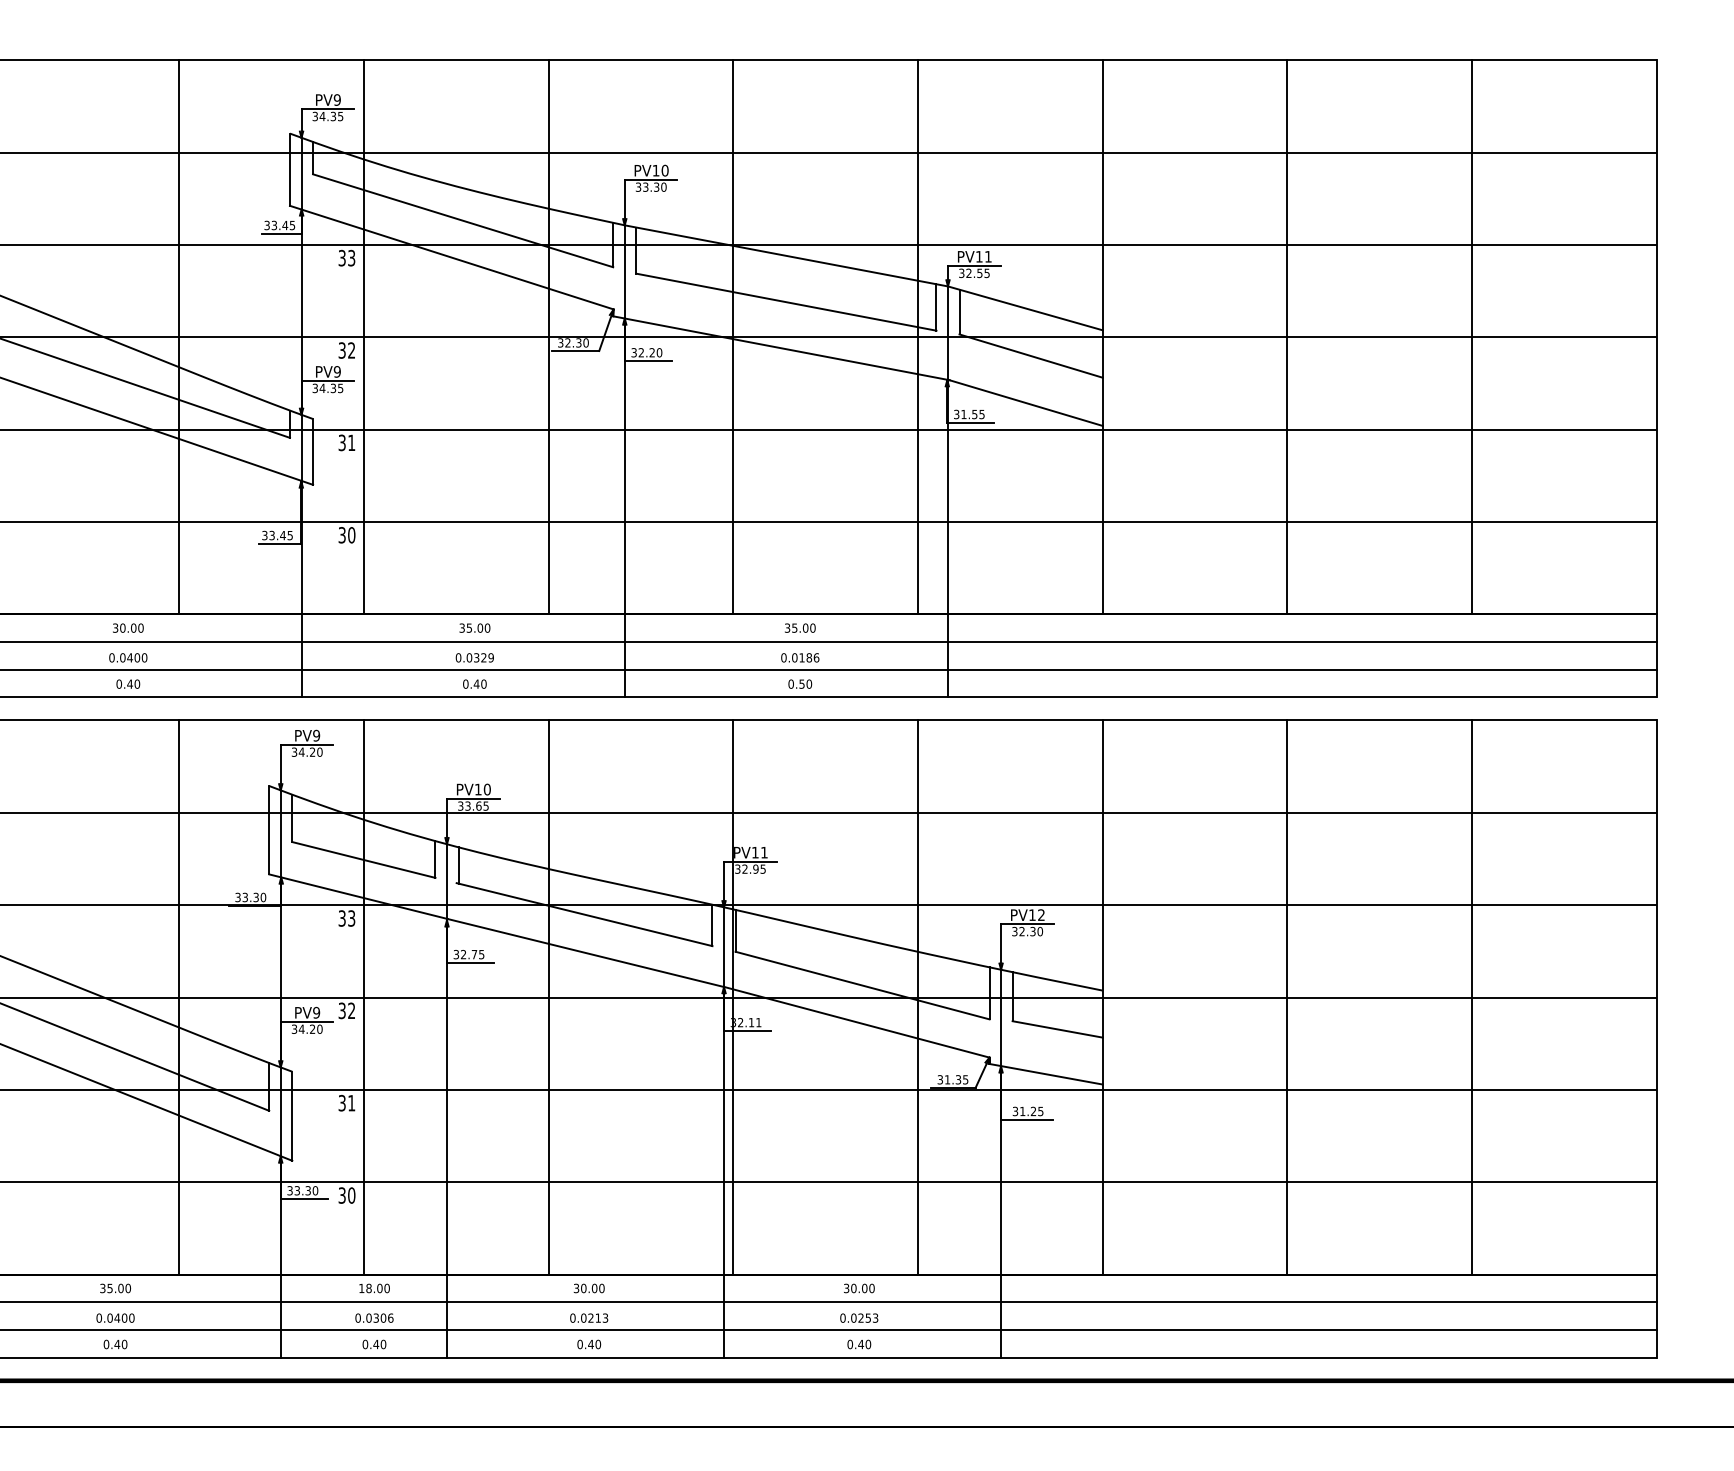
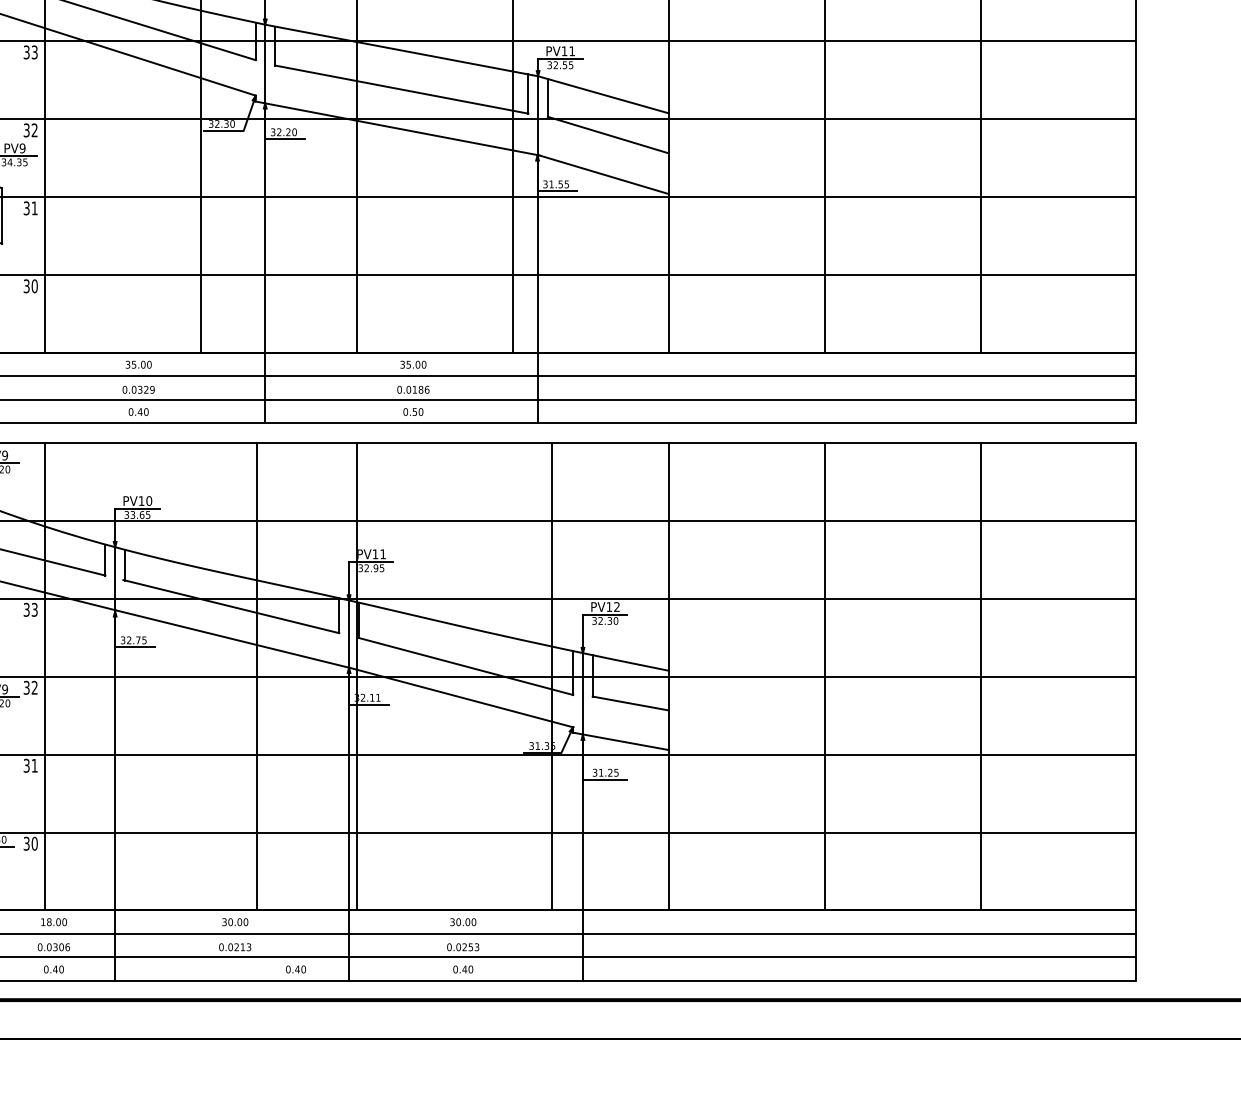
line: (548, 997) -> (256, 676), moved
line: (917, 997) -> (551, 676), moved
text: (589, 1344) -> (296, 969), moved

